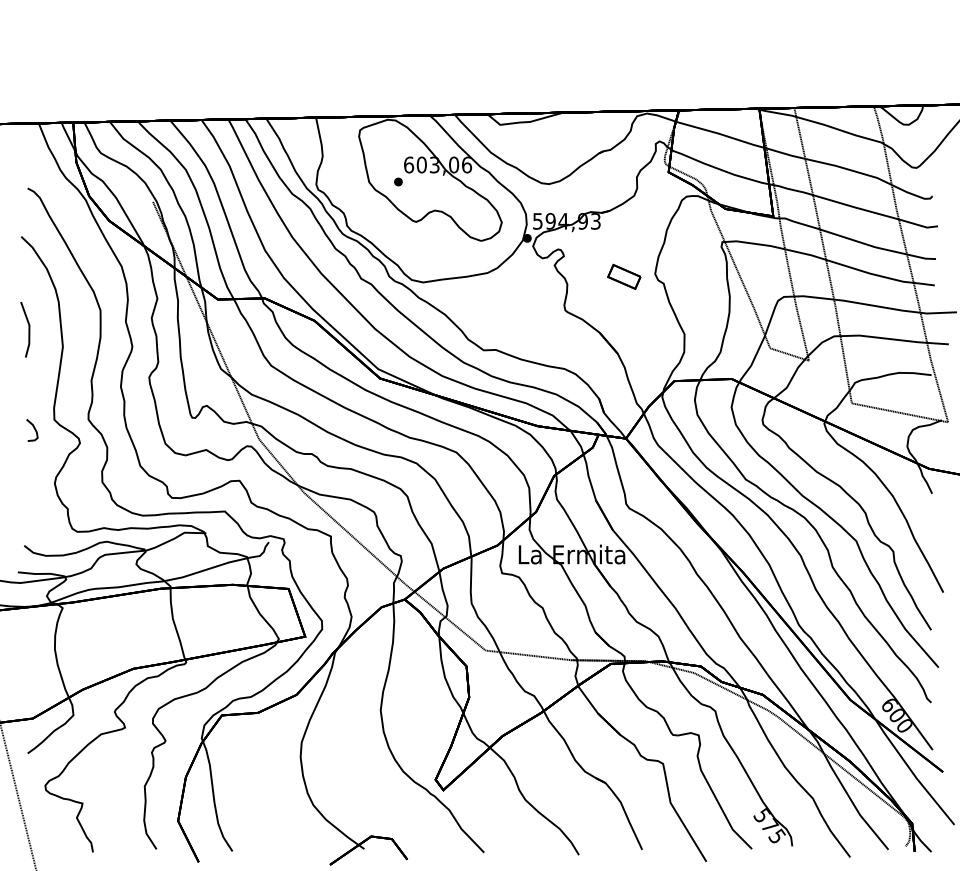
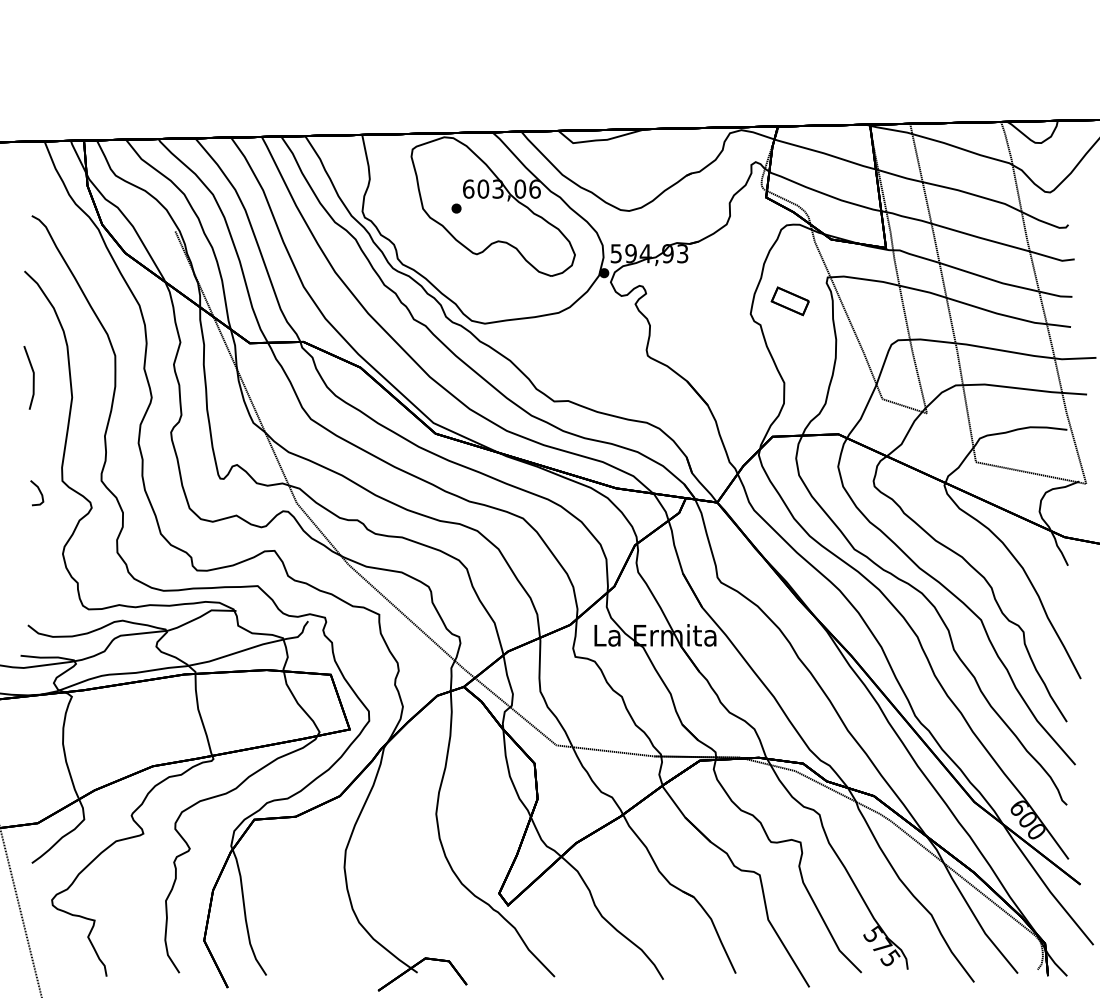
part: (623, 277) -> (789, 301), moved

